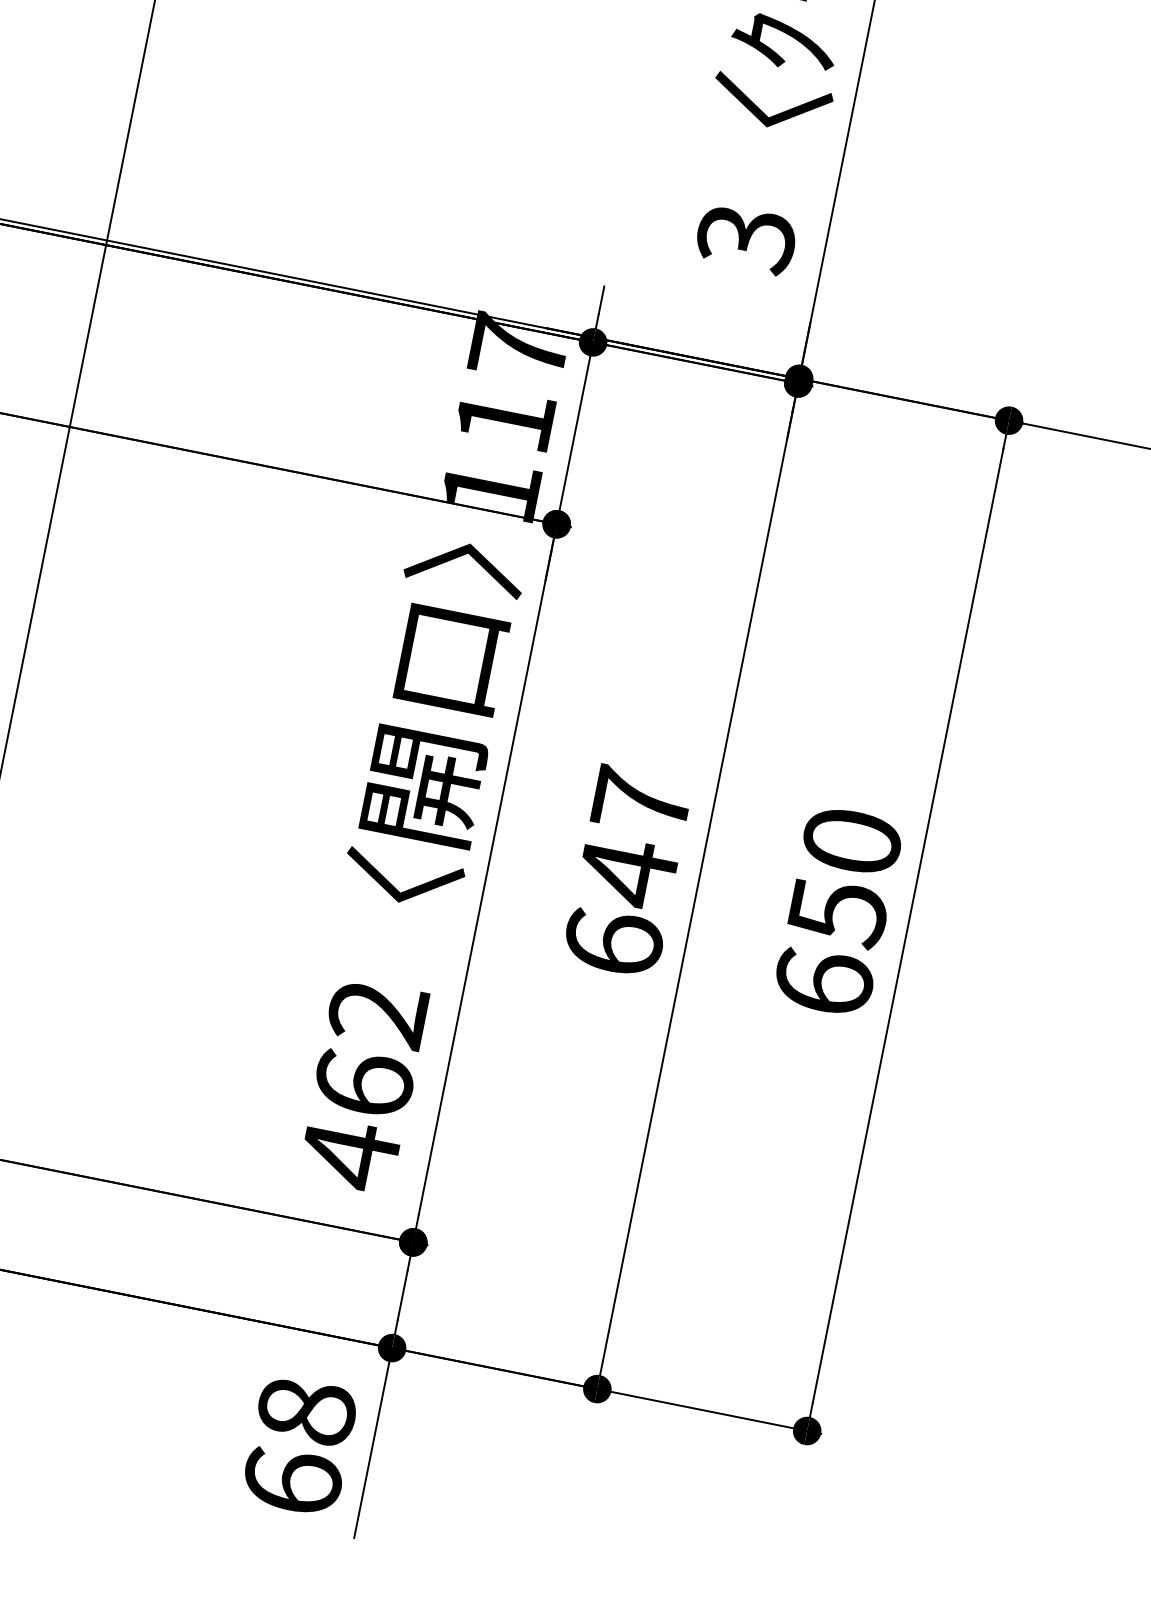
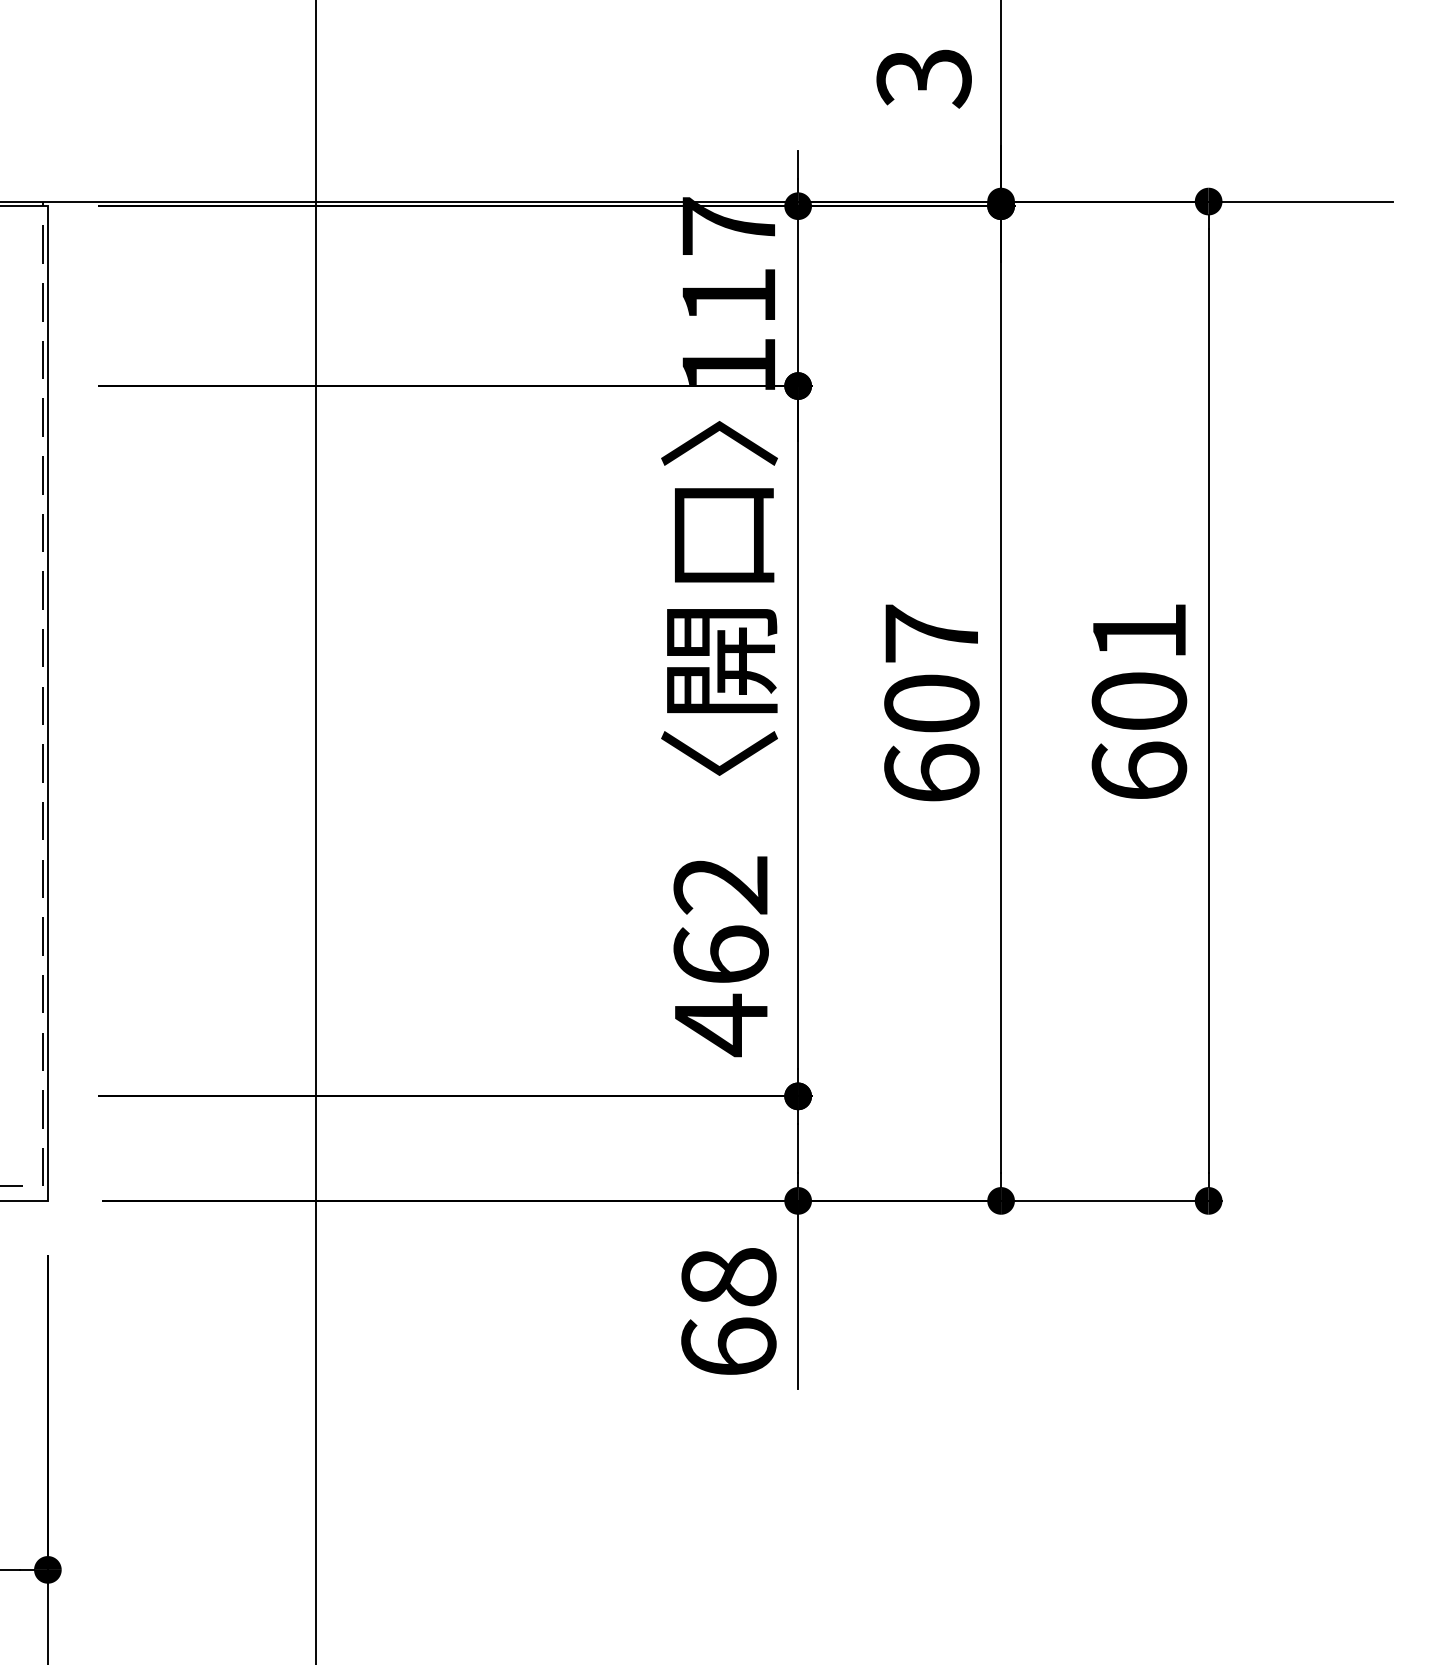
text: (627, 872) -> (931, 703), 647 -> 607
text: (845, 877) -> (1139, 667), 650 -> 601

